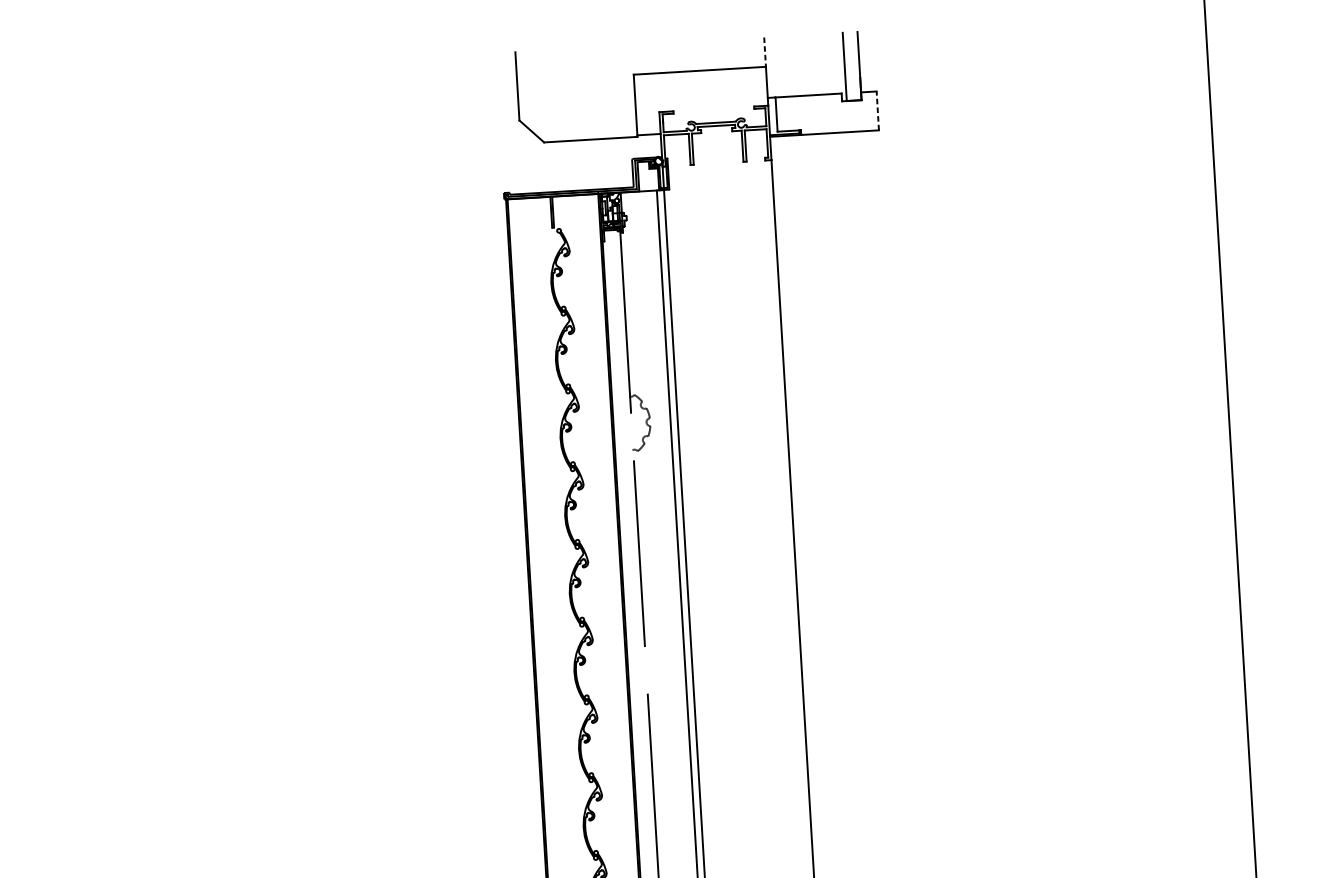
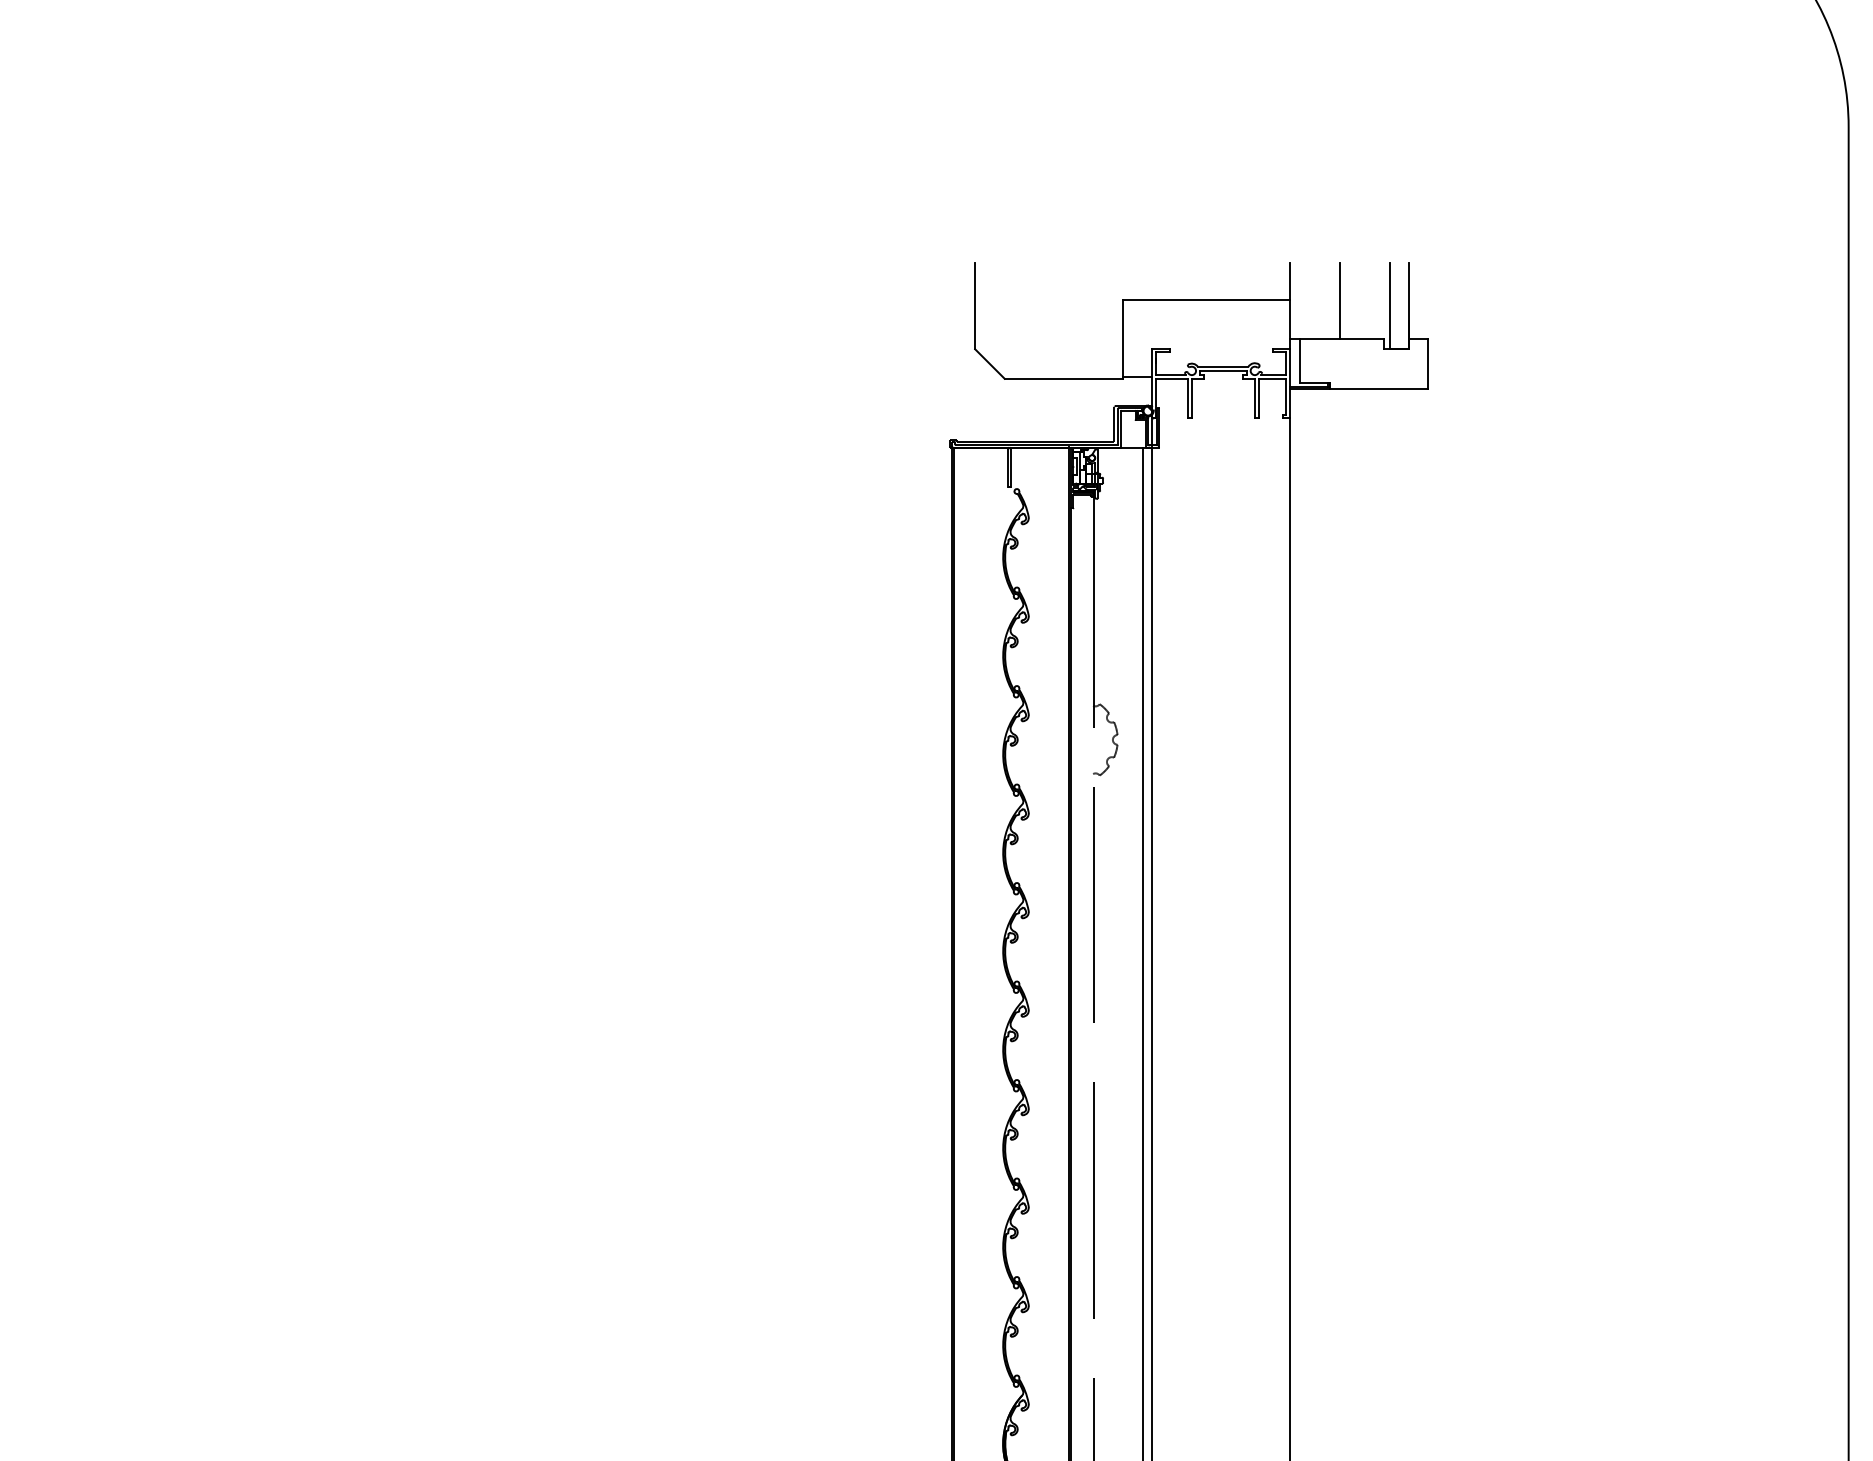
line: (765, 52) -> (1290, 281), dashed -> solid
line: (804, 64) -> (1339, 300), added
line: (878, 111) -> (1428, 364), dashed -> solid

